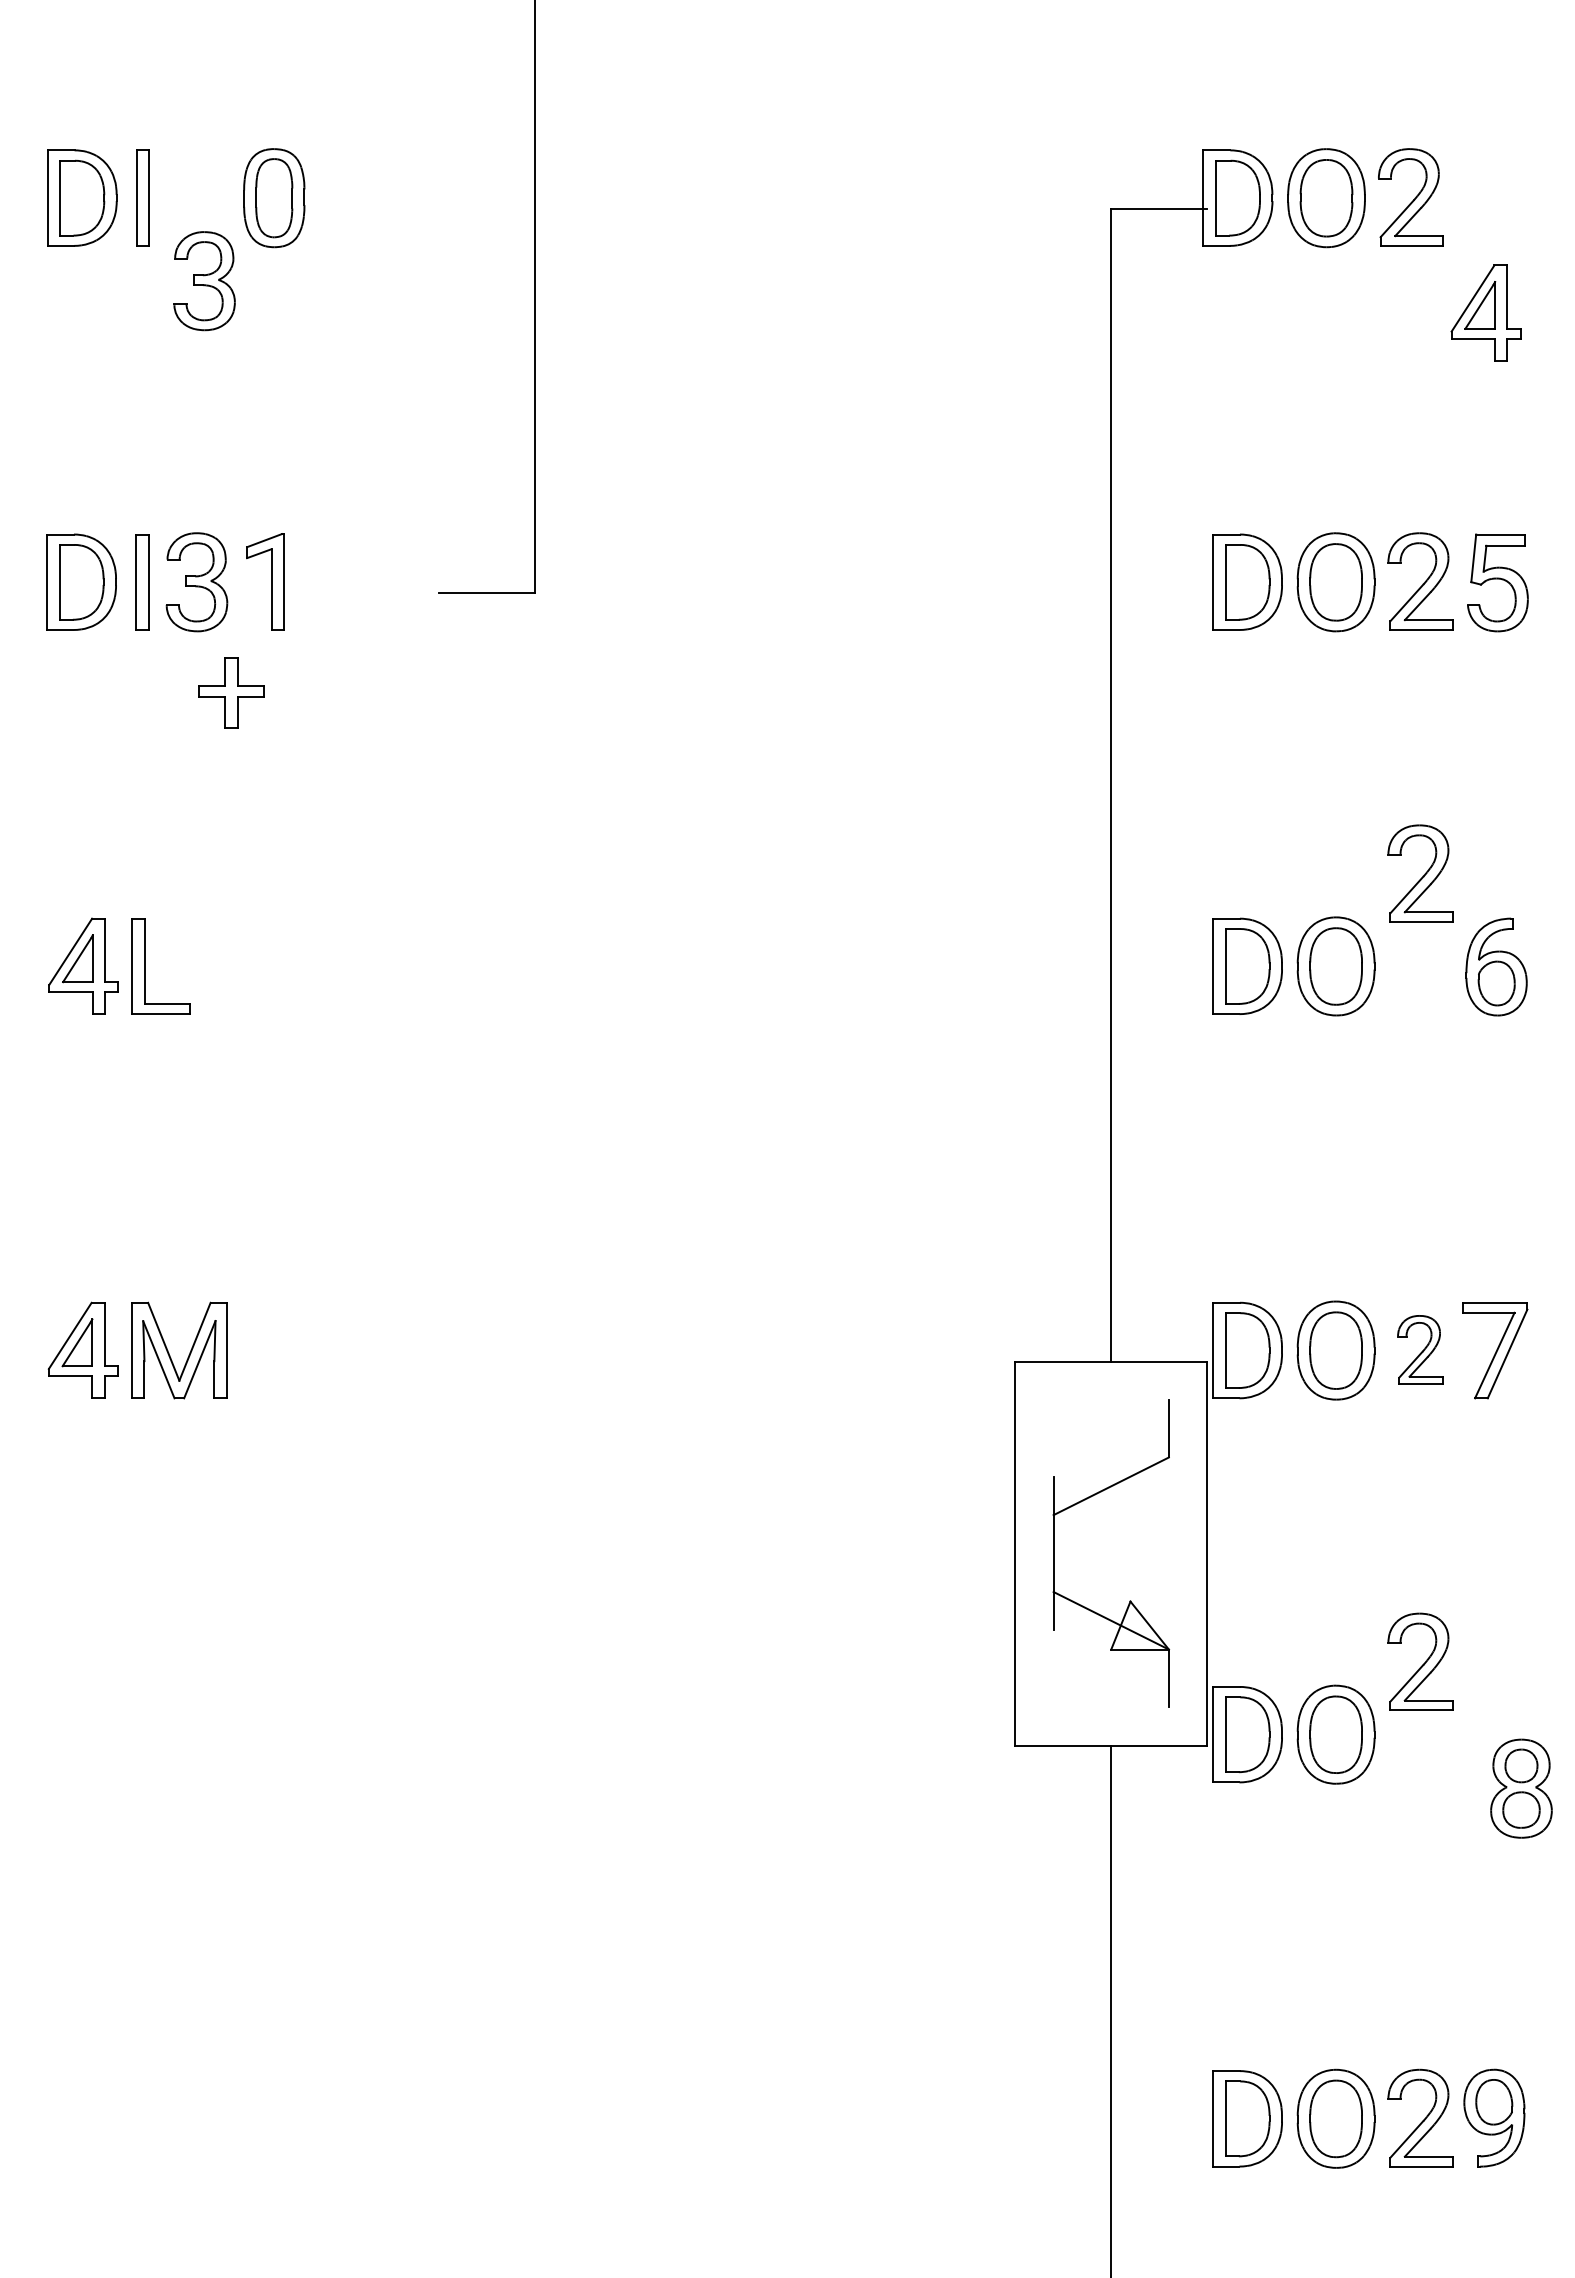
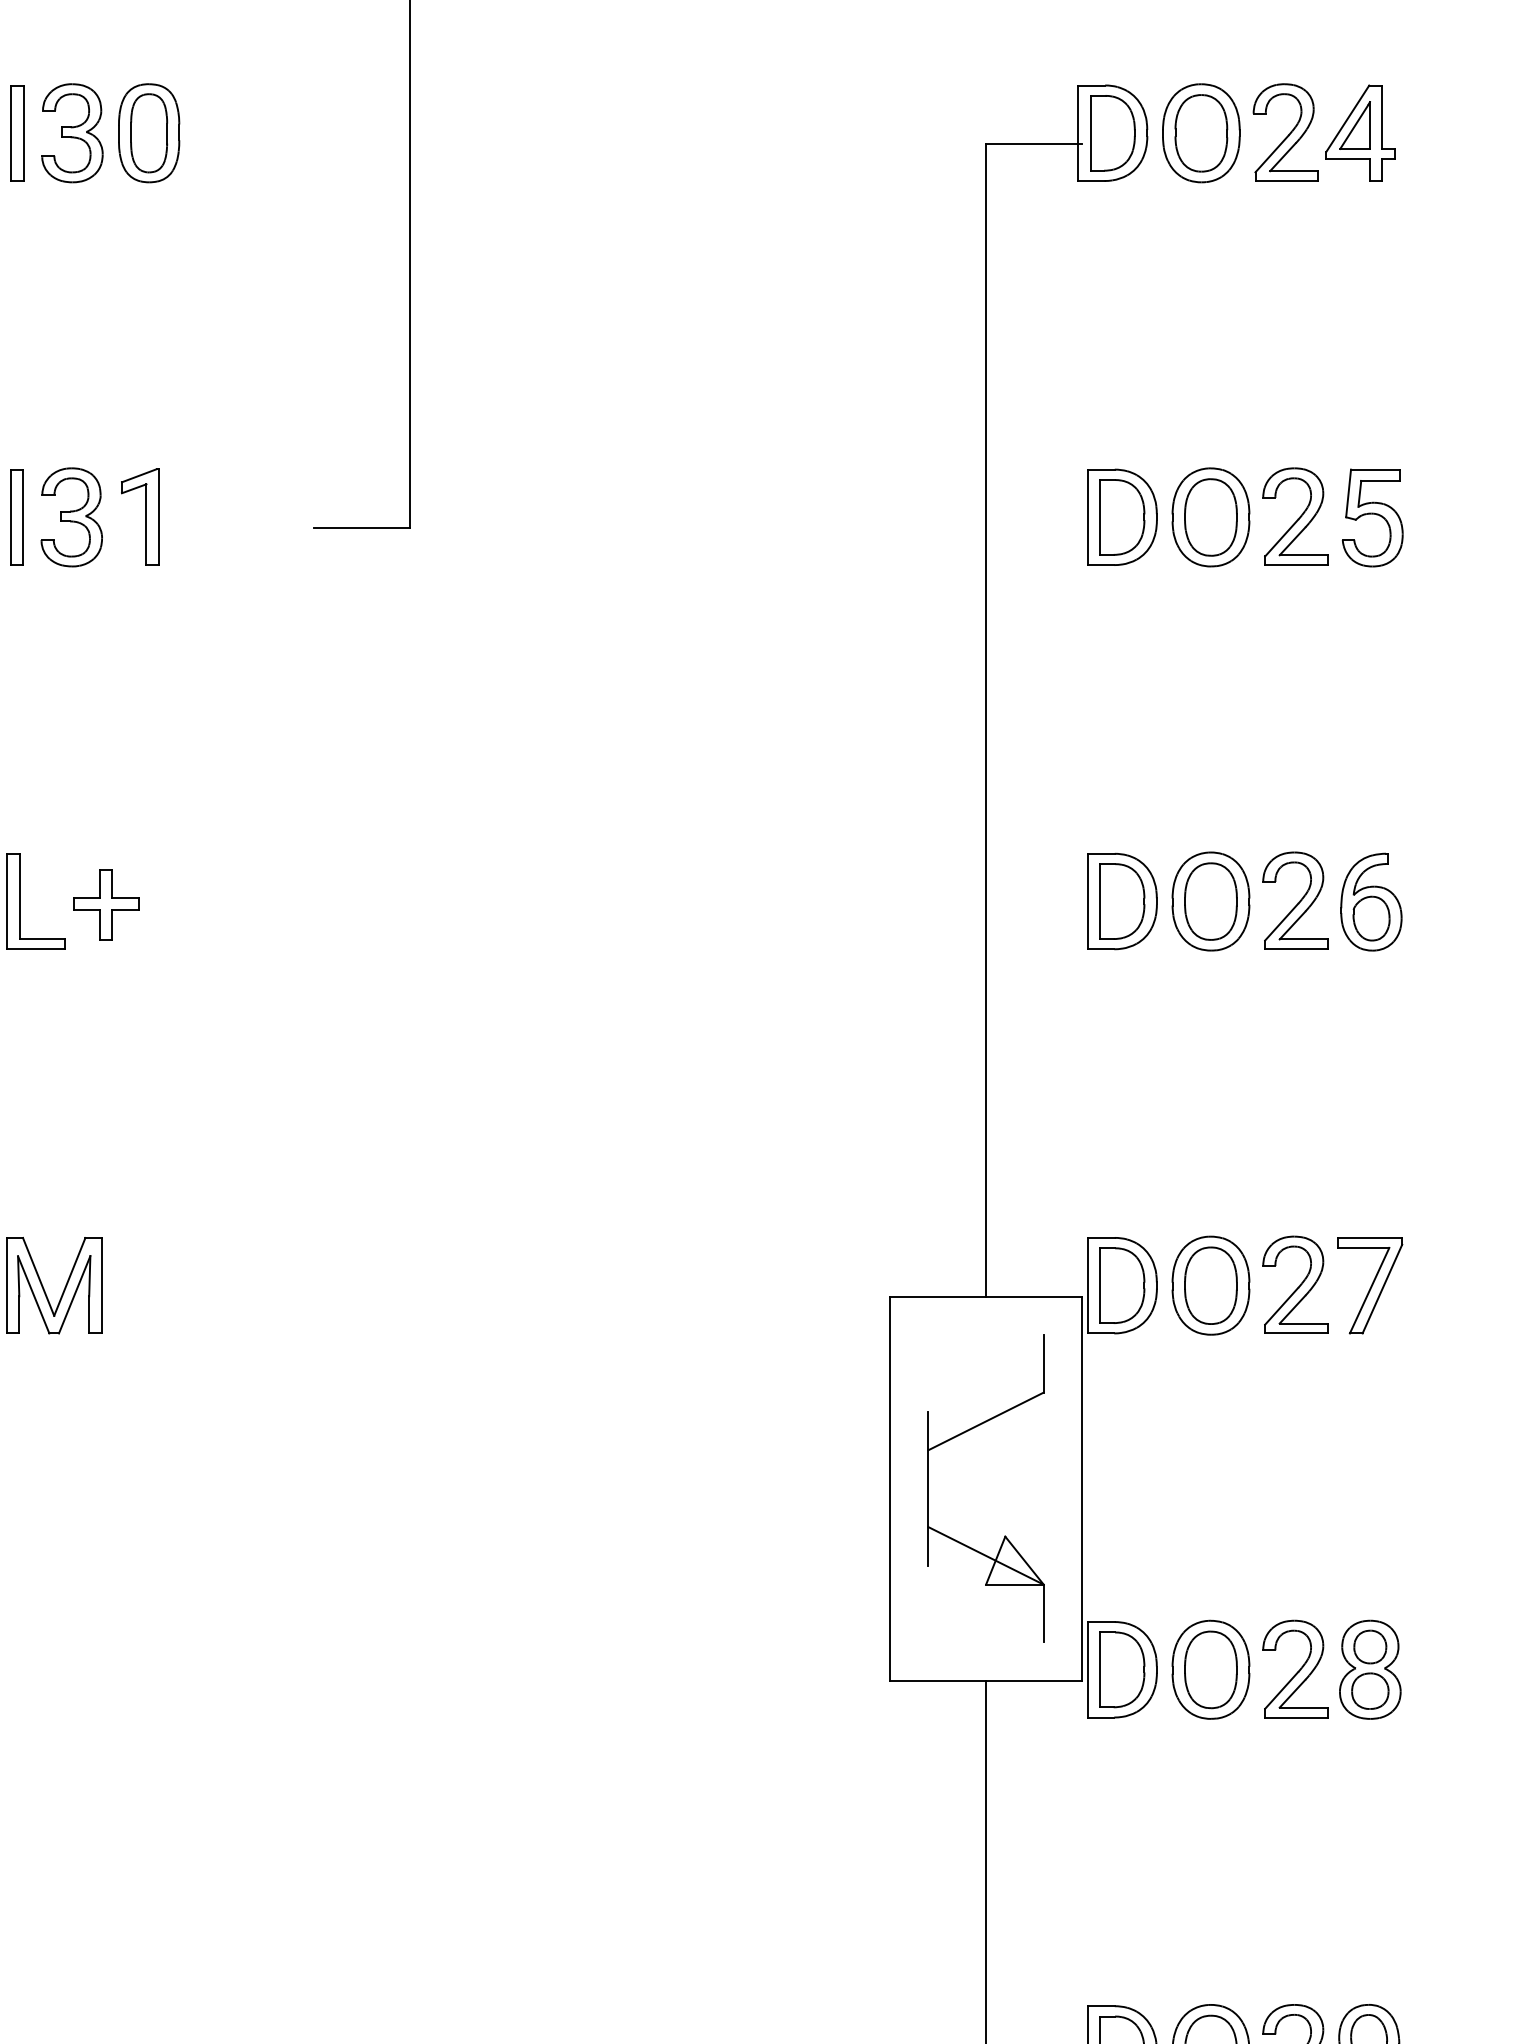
part: (204, 281) -> (72, 133), moved
part: (1485, 312) -> (1360, 132), moved
part: (231, 692) -> (106, 904), moved
part: (1420, 873) -> (1295, 900), moved
part: (1420, 1349) -> (1295, 1284), size x1.43
part: (1420, 1661) -> (1295, 1668), moved
part: (1521, 1788) -> (1370, 1669), moved

